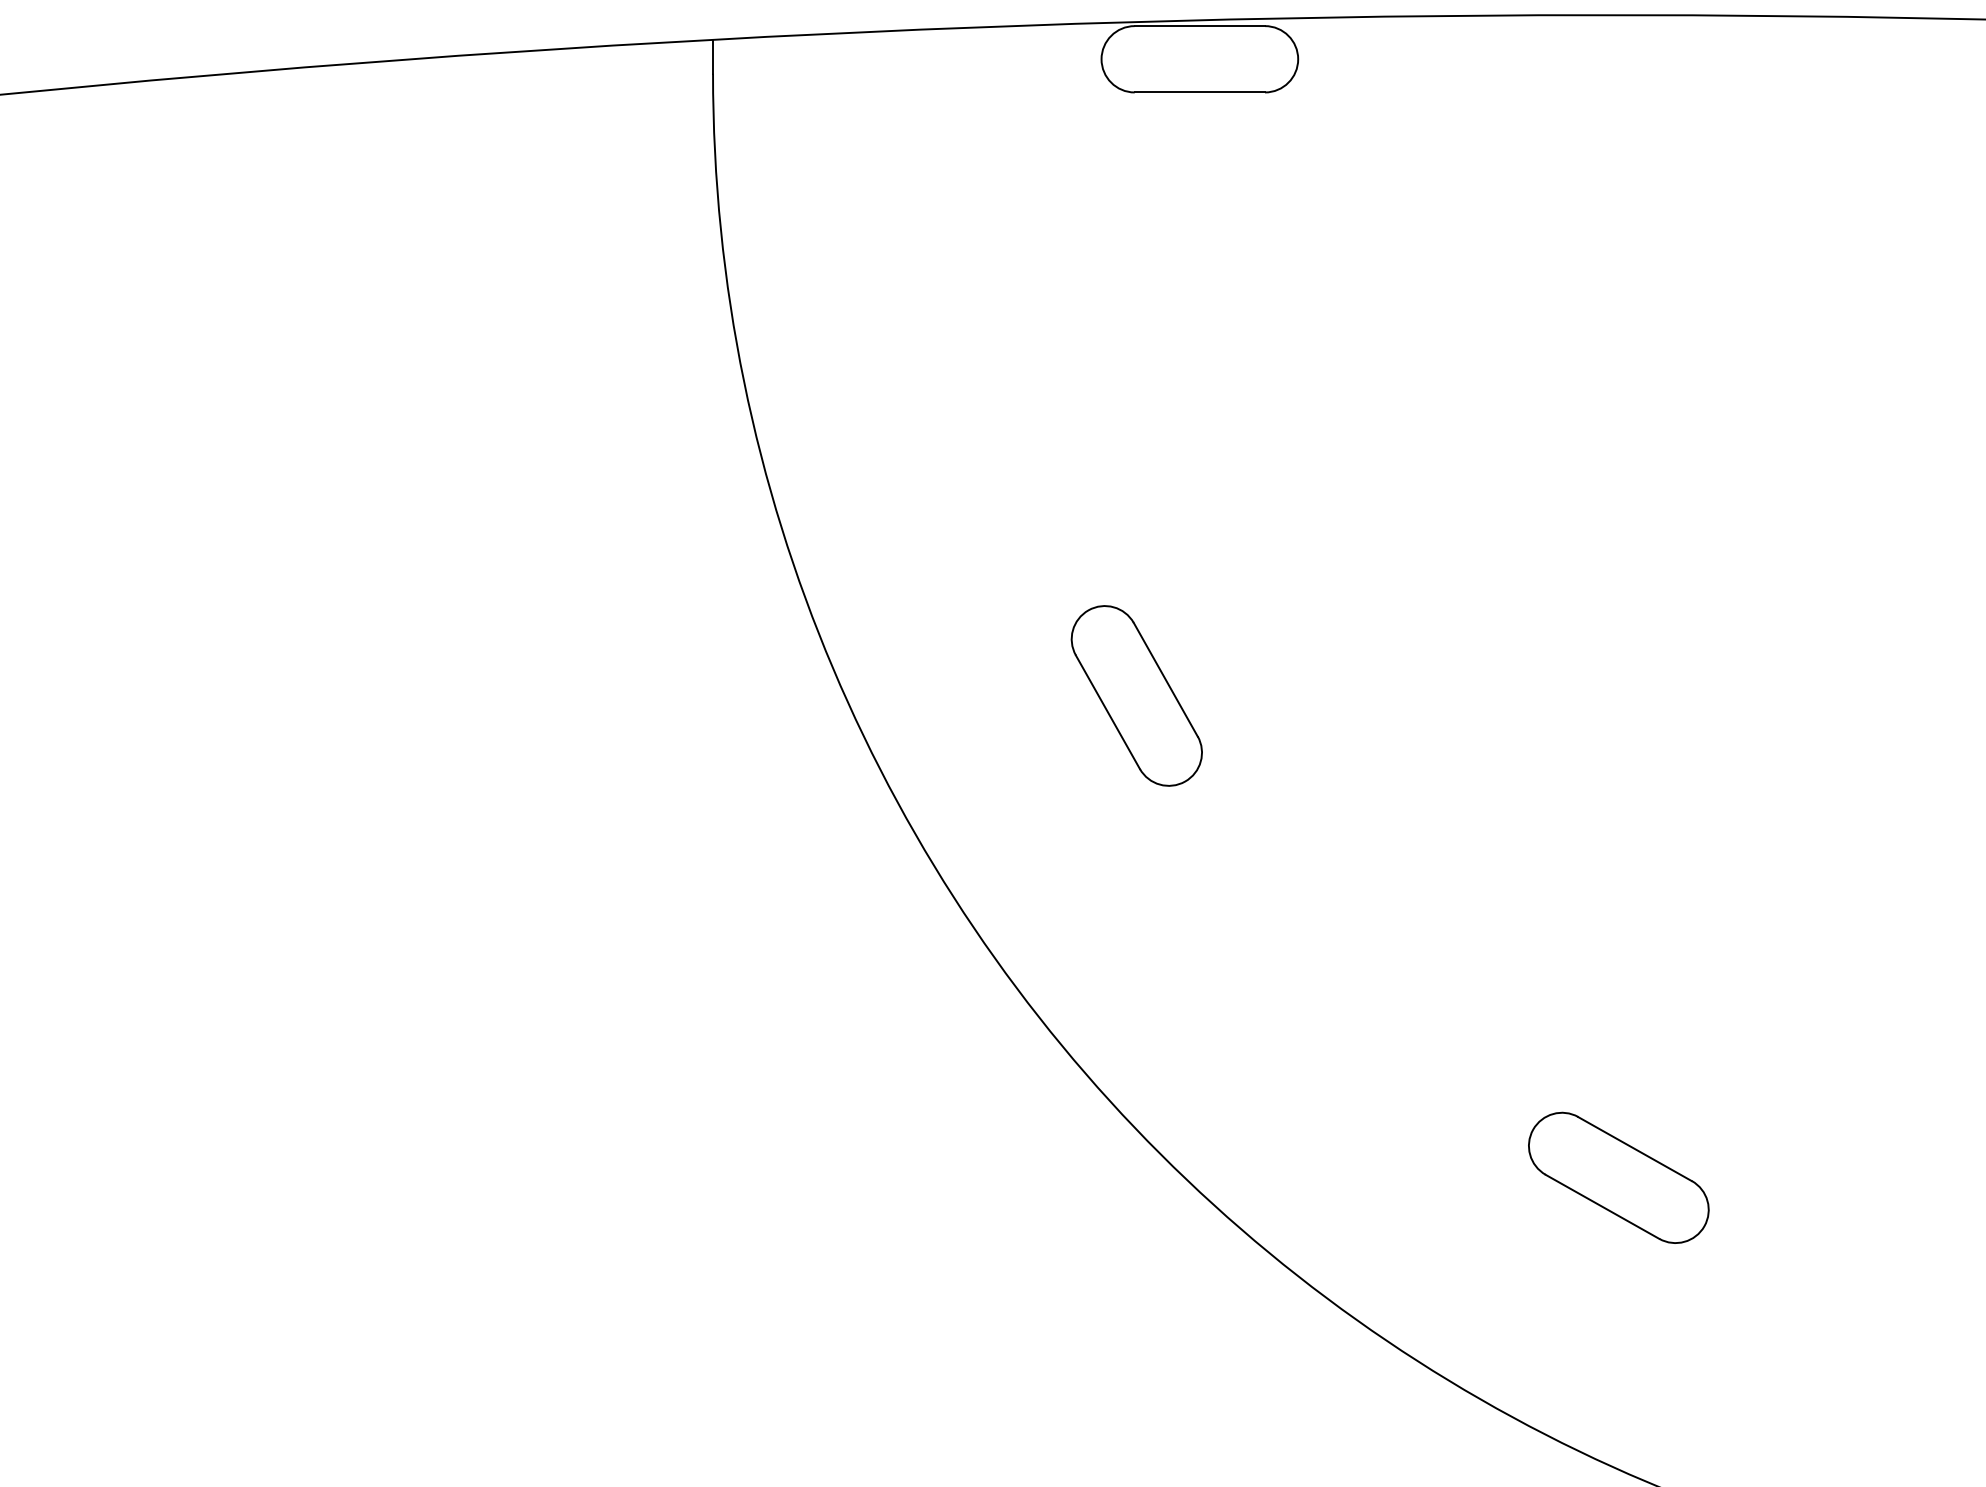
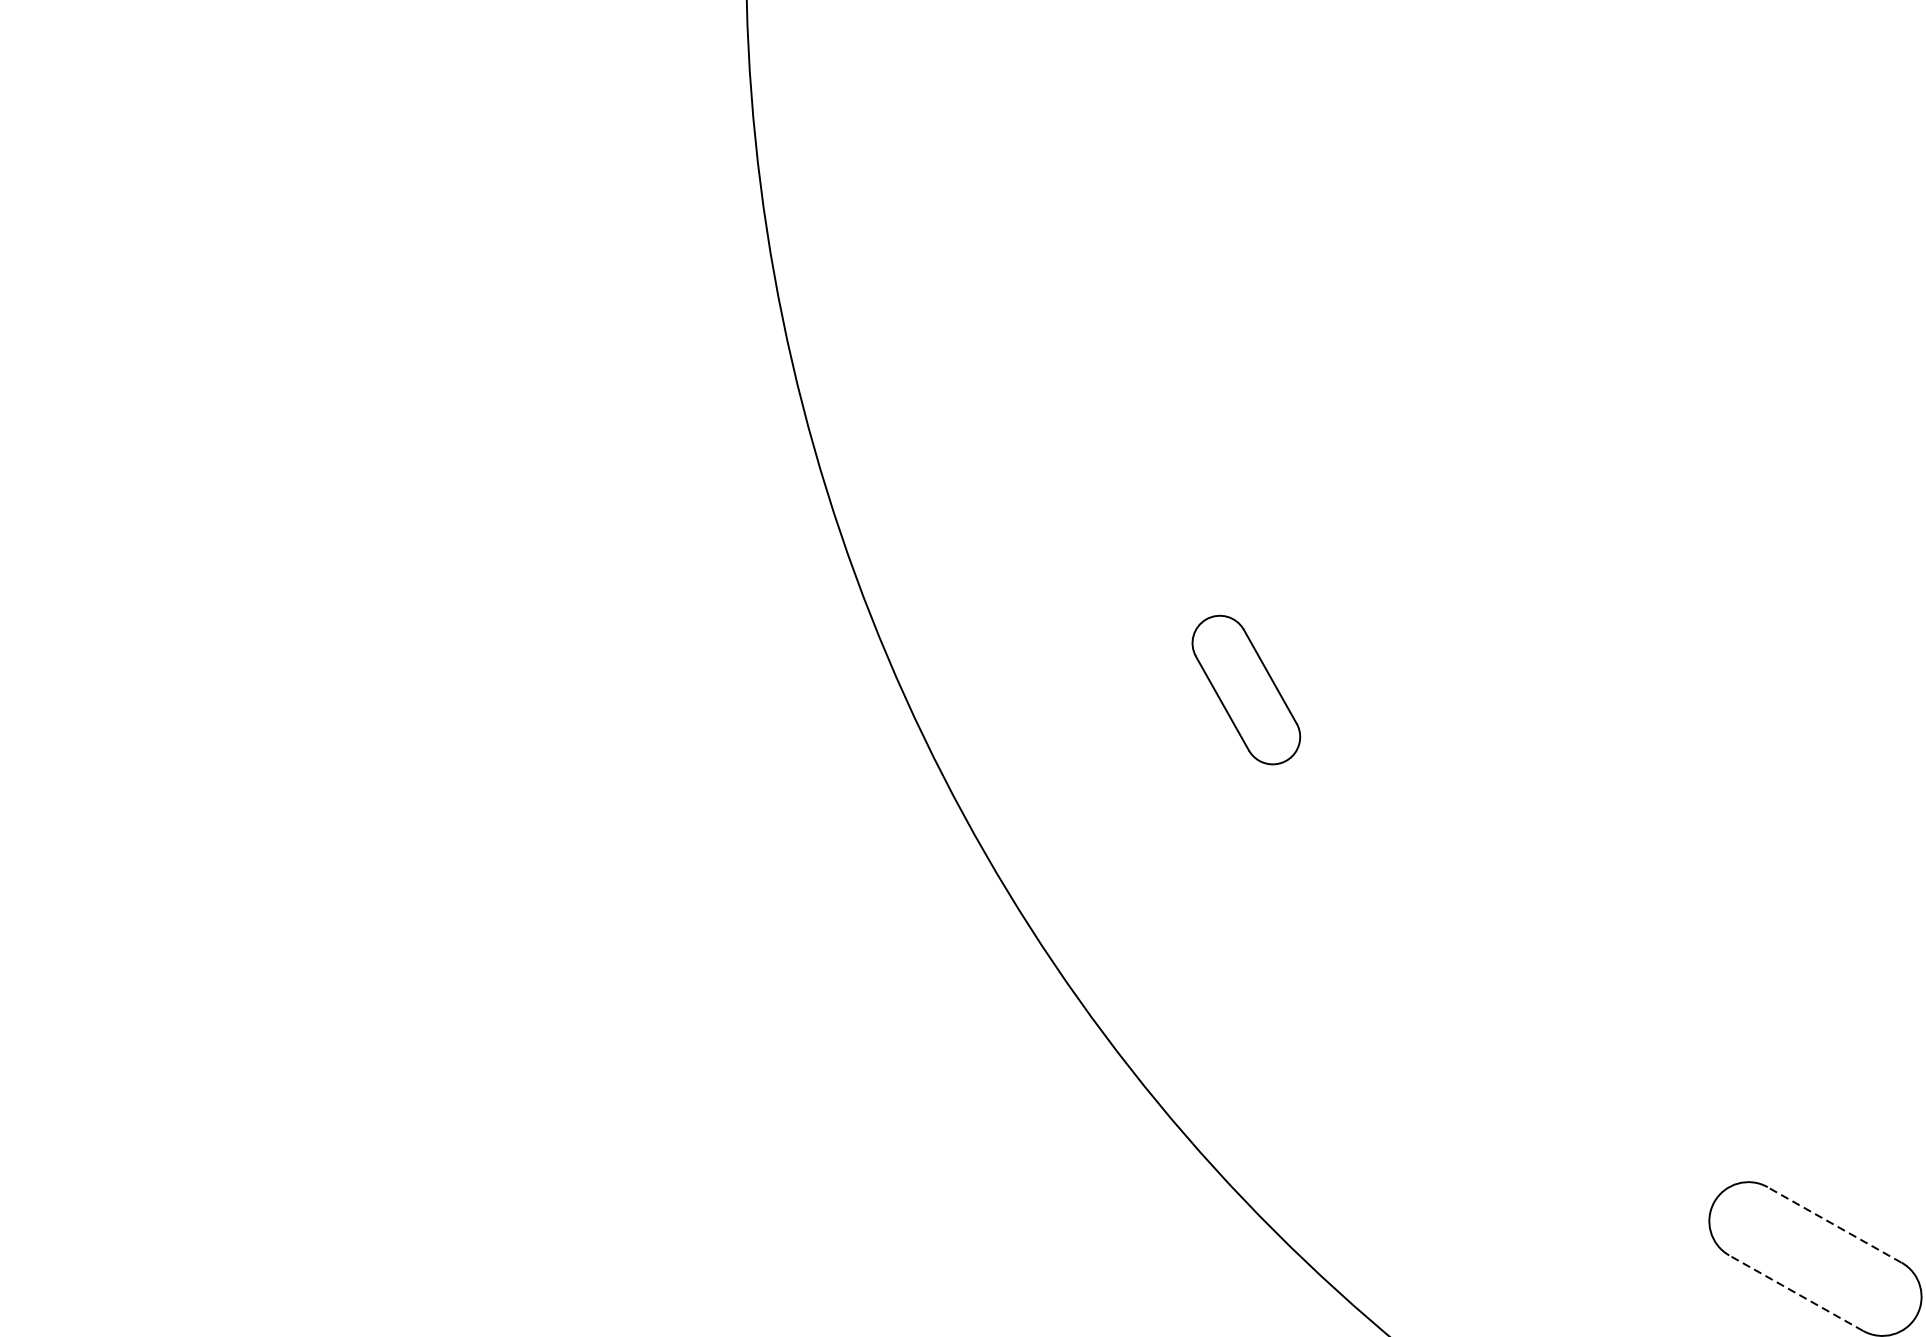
part: (1136, 695) -> (1246, 689), size x0.7
line: (1634, 1148) -> (1833, 1224), solid -> dashed
line: (1602, 1206) -> (1796, 1292), solid -> dashed

